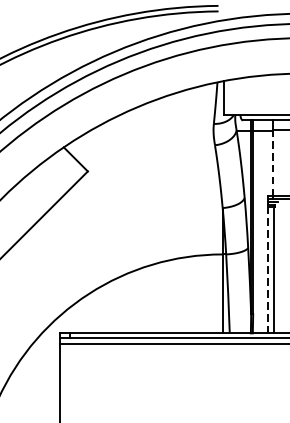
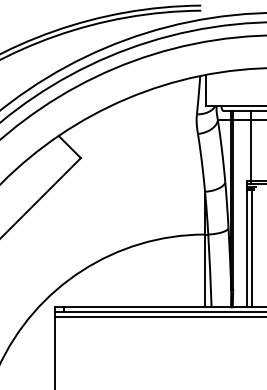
line: (273, 163) -> (251, 150), dashed -> solid
line: (267, 270) -> (246, 249), dashed -> solid

